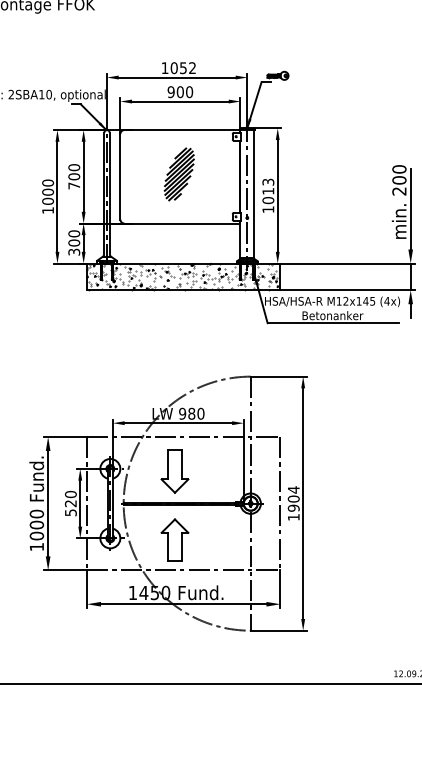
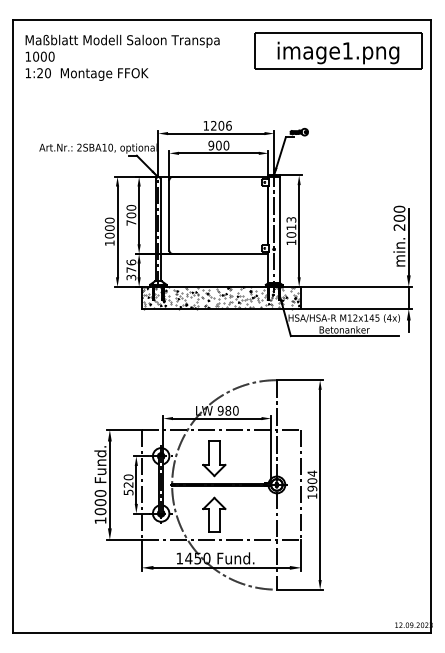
text: (183, 67) -> (221, 125), 1052 -> 1206
part: (178, 174) -> (217, 213), size x0.7
text: (74, 237) -> (131, 265), 300 -> 376

